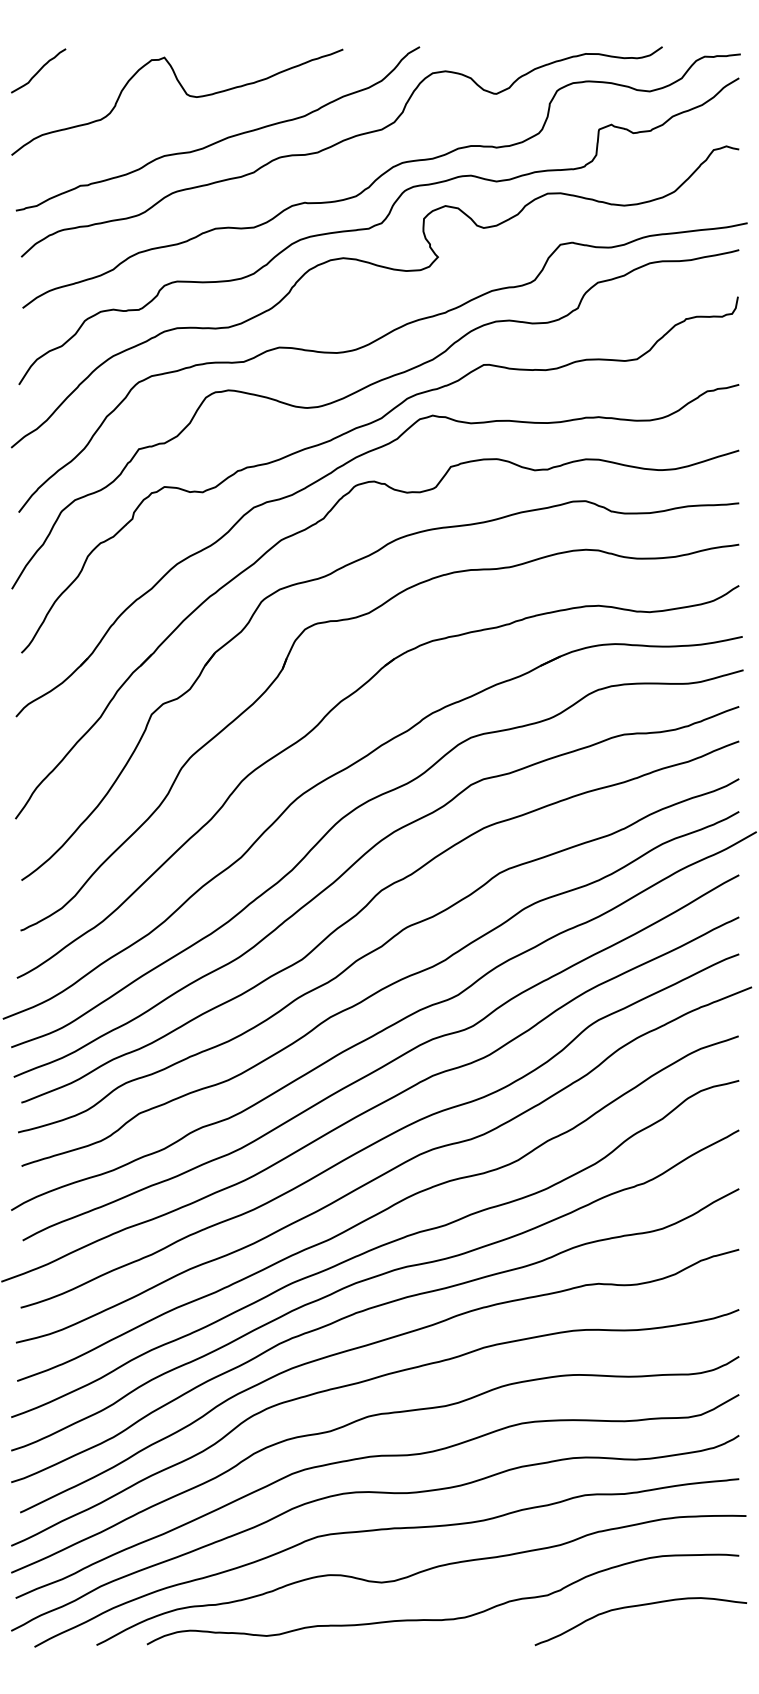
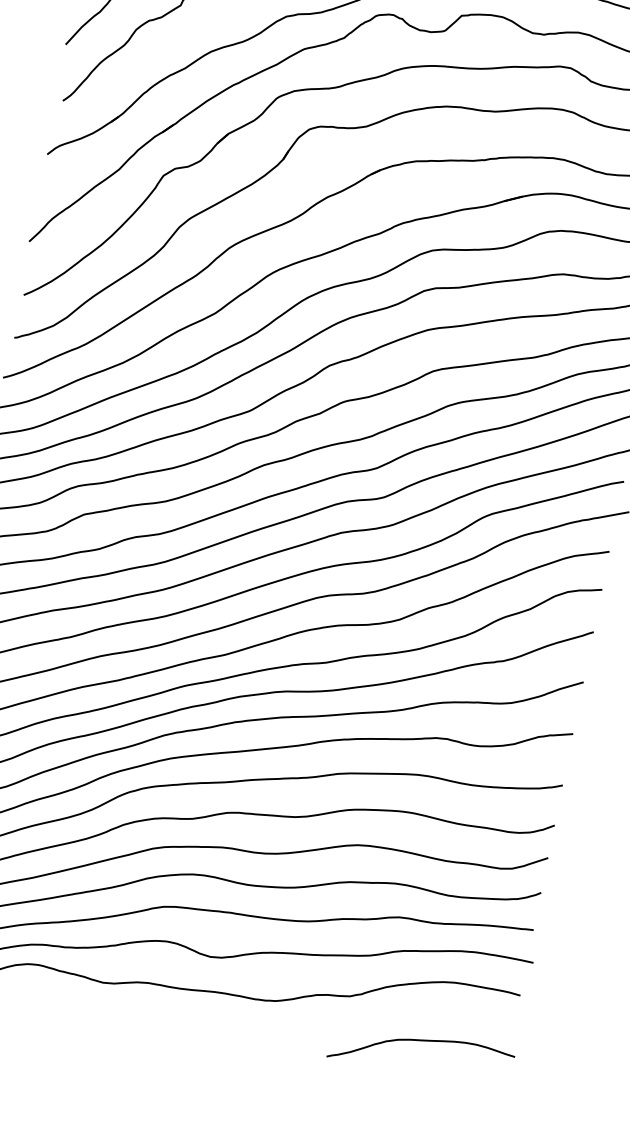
curve: (640, 1606) -> (423, 1041), moved

